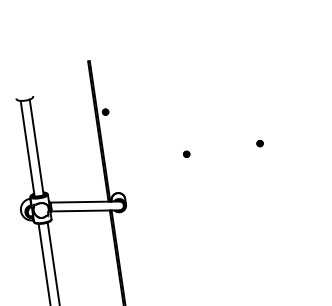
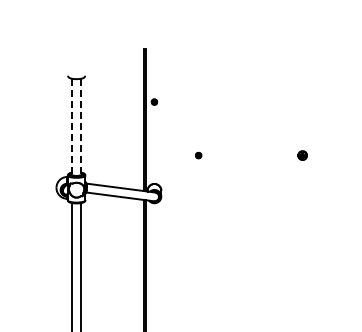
part: (259, 143) -> (302, 155), size x1.6
line: (37, 147) -> (81, 127), solid -> dashed
line: (28, 149) -> (72, 127), solid -> dashed
part: (186, 154) -> (198, 155), moved

